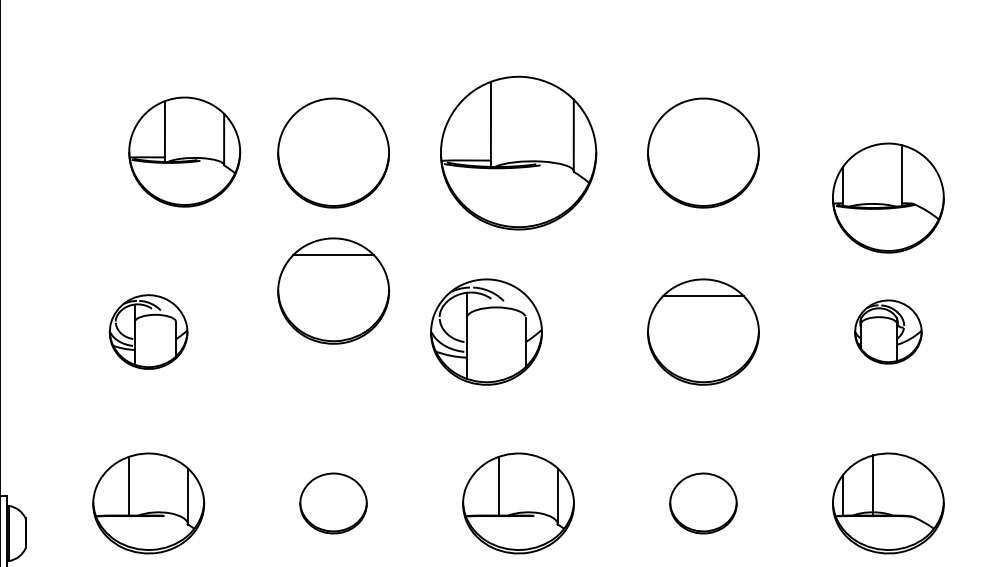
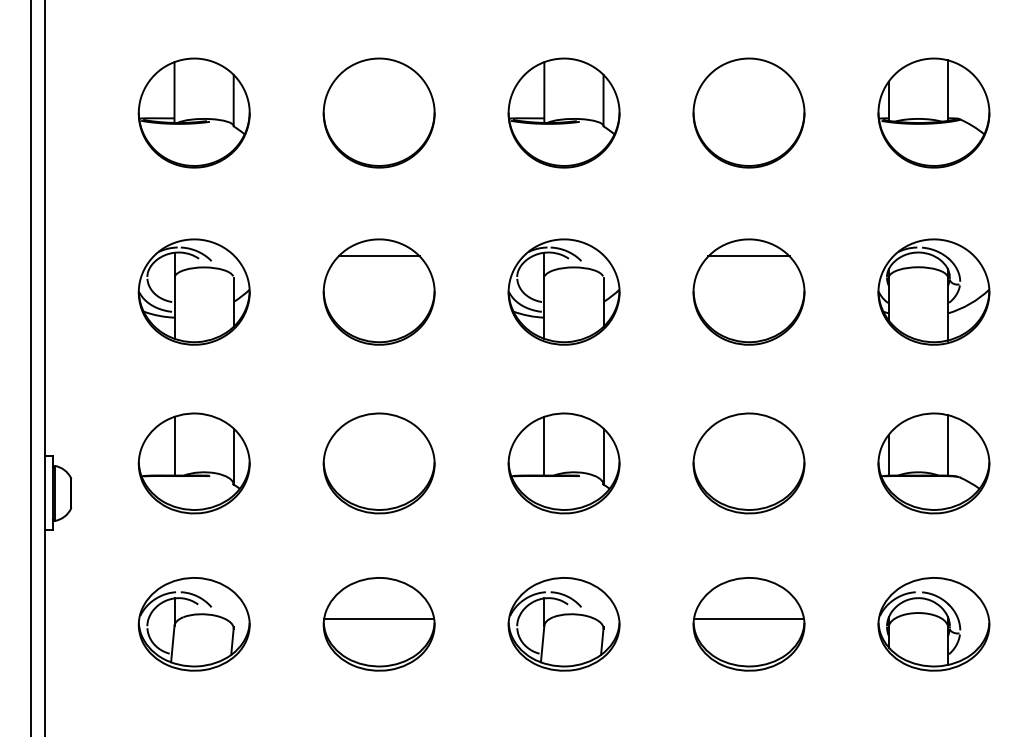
part: (183, 151) -> (193, 112), moved
part: (517, 152) -> (563, 112), size x0.71
part: (887, 197) -> (933, 112), moved
part: (332, 290) -> (378, 291), moved
part: (147, 331) -> (193, 291), size x1.43
part: (485, 331) -> (563, 291), moved
part: (887, 331) -> (933, 291), size x1.67
line: (872, 485) -> (947, 445), moved
part: (332, 503) -> (378, 463), size x1.67
part: (702, 503) -> (748, 463), size x1.67

